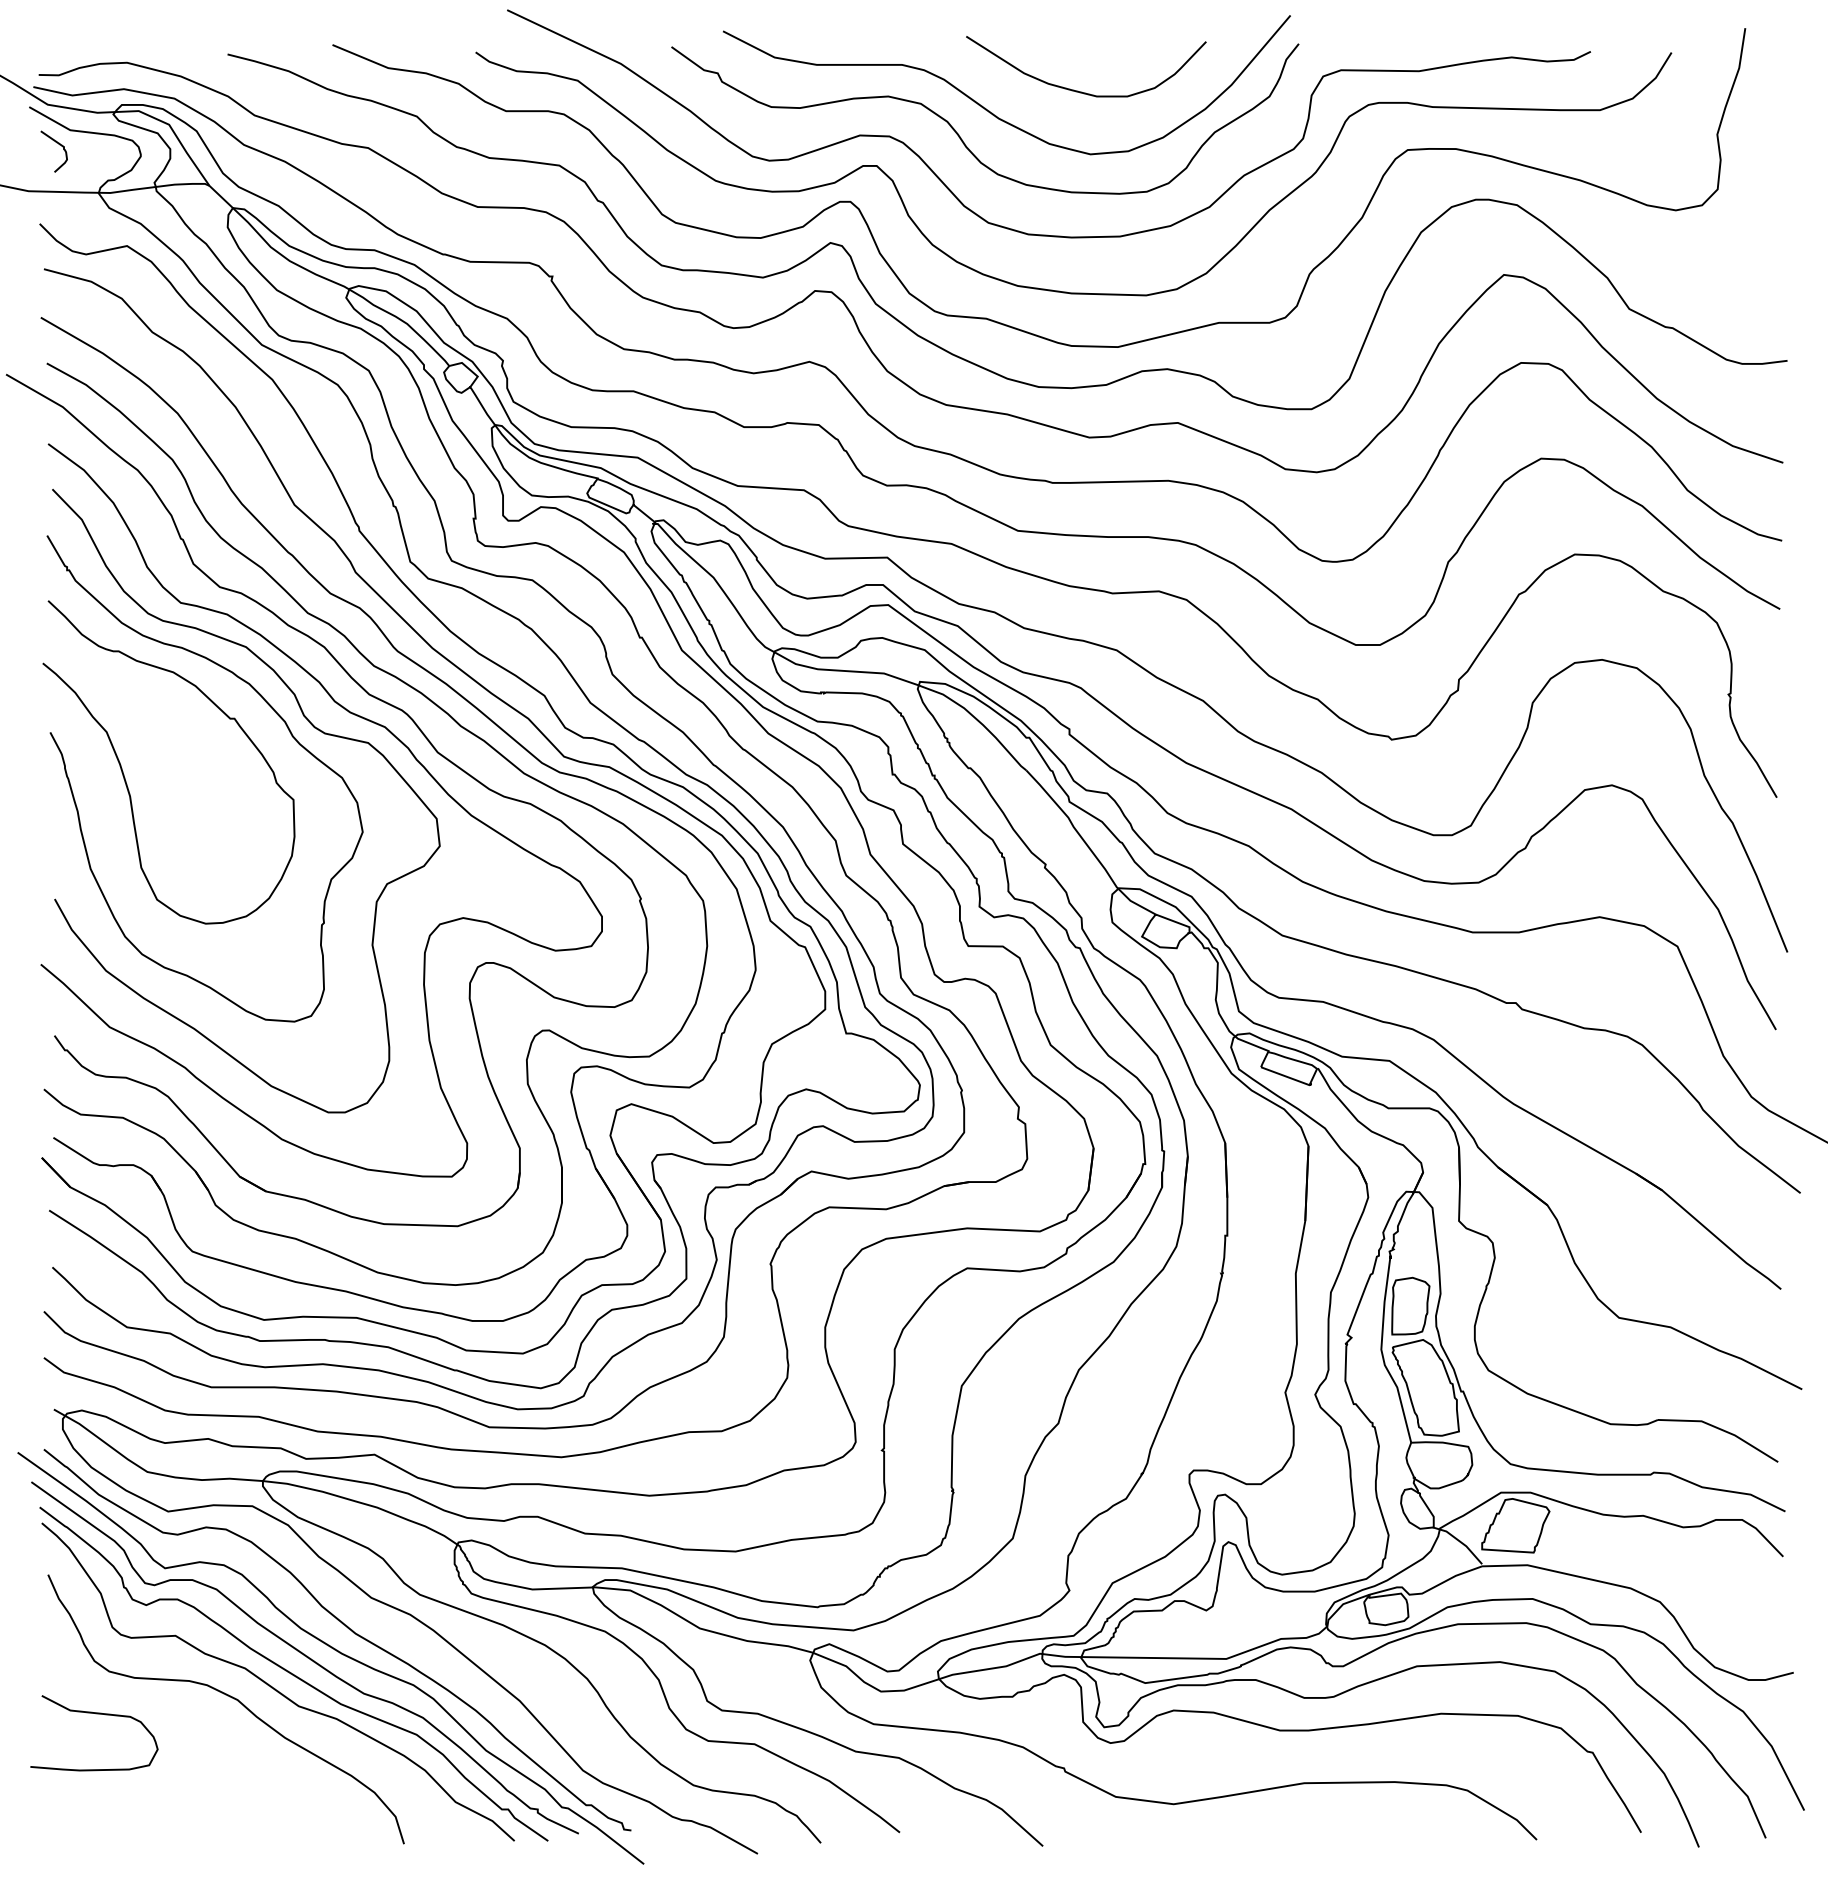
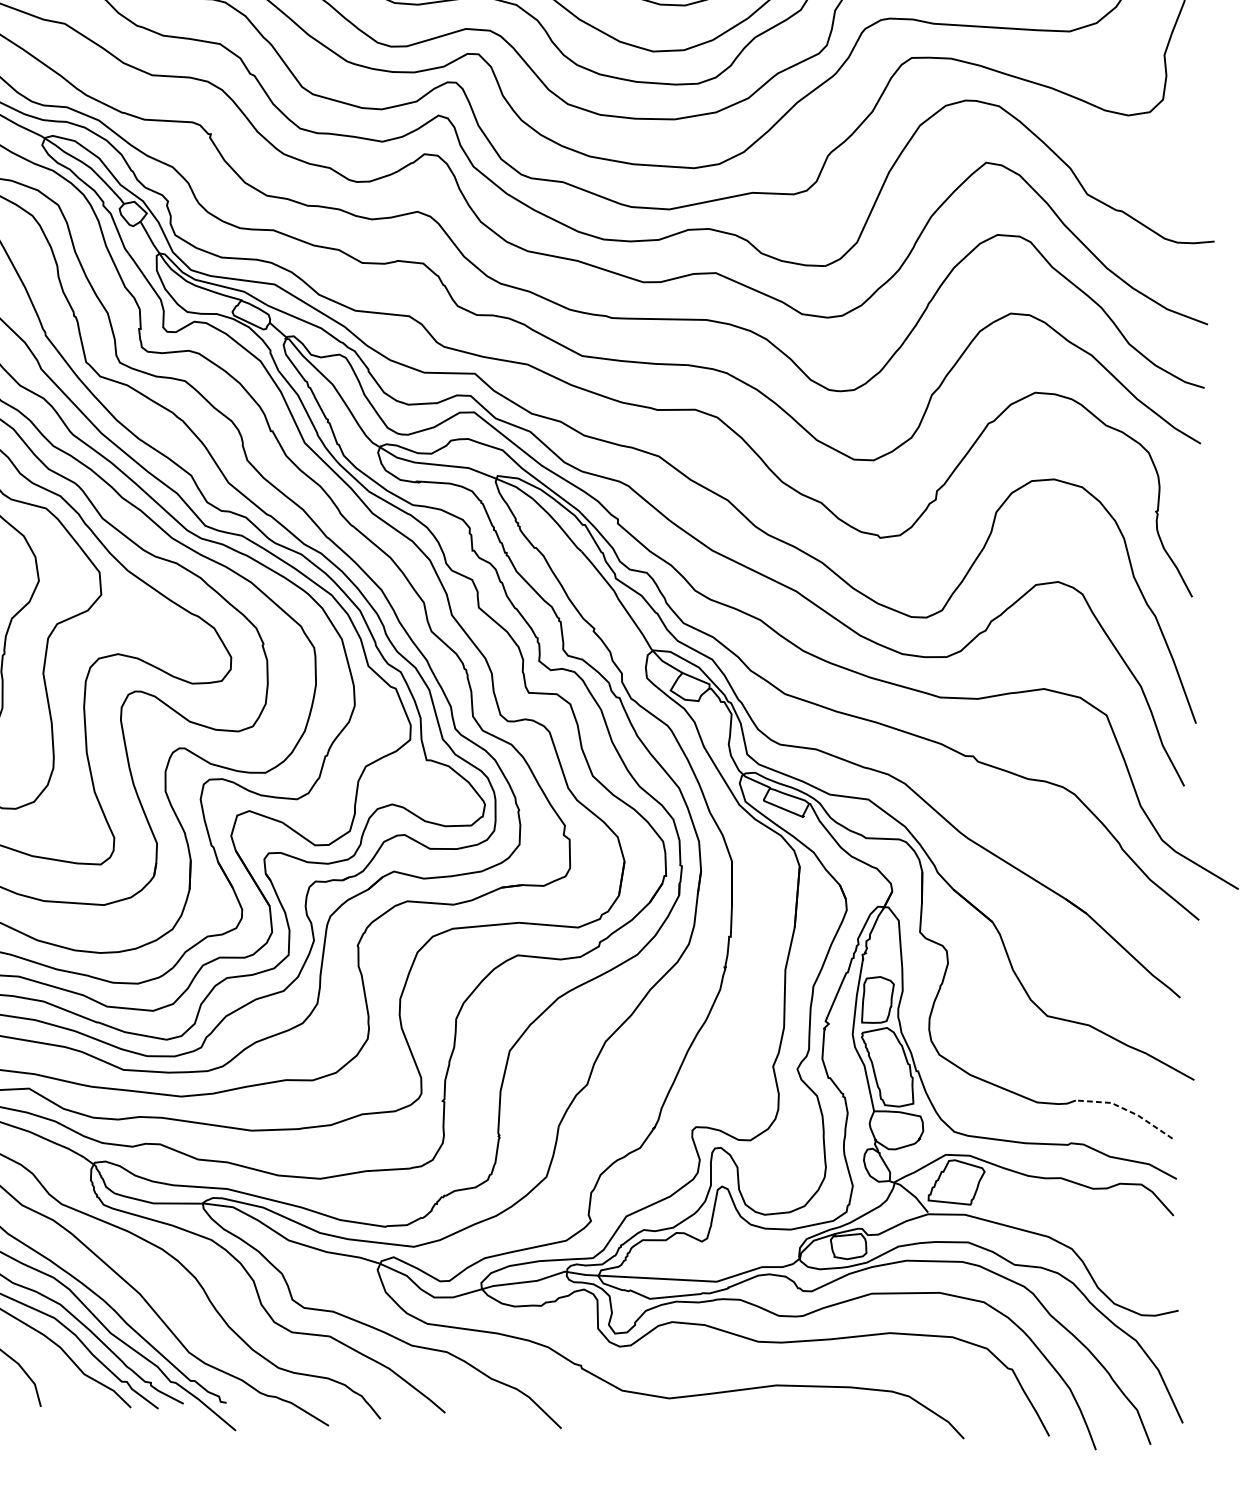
line: (1721, 1429) -> (1127, 1110), solid -> dashed

